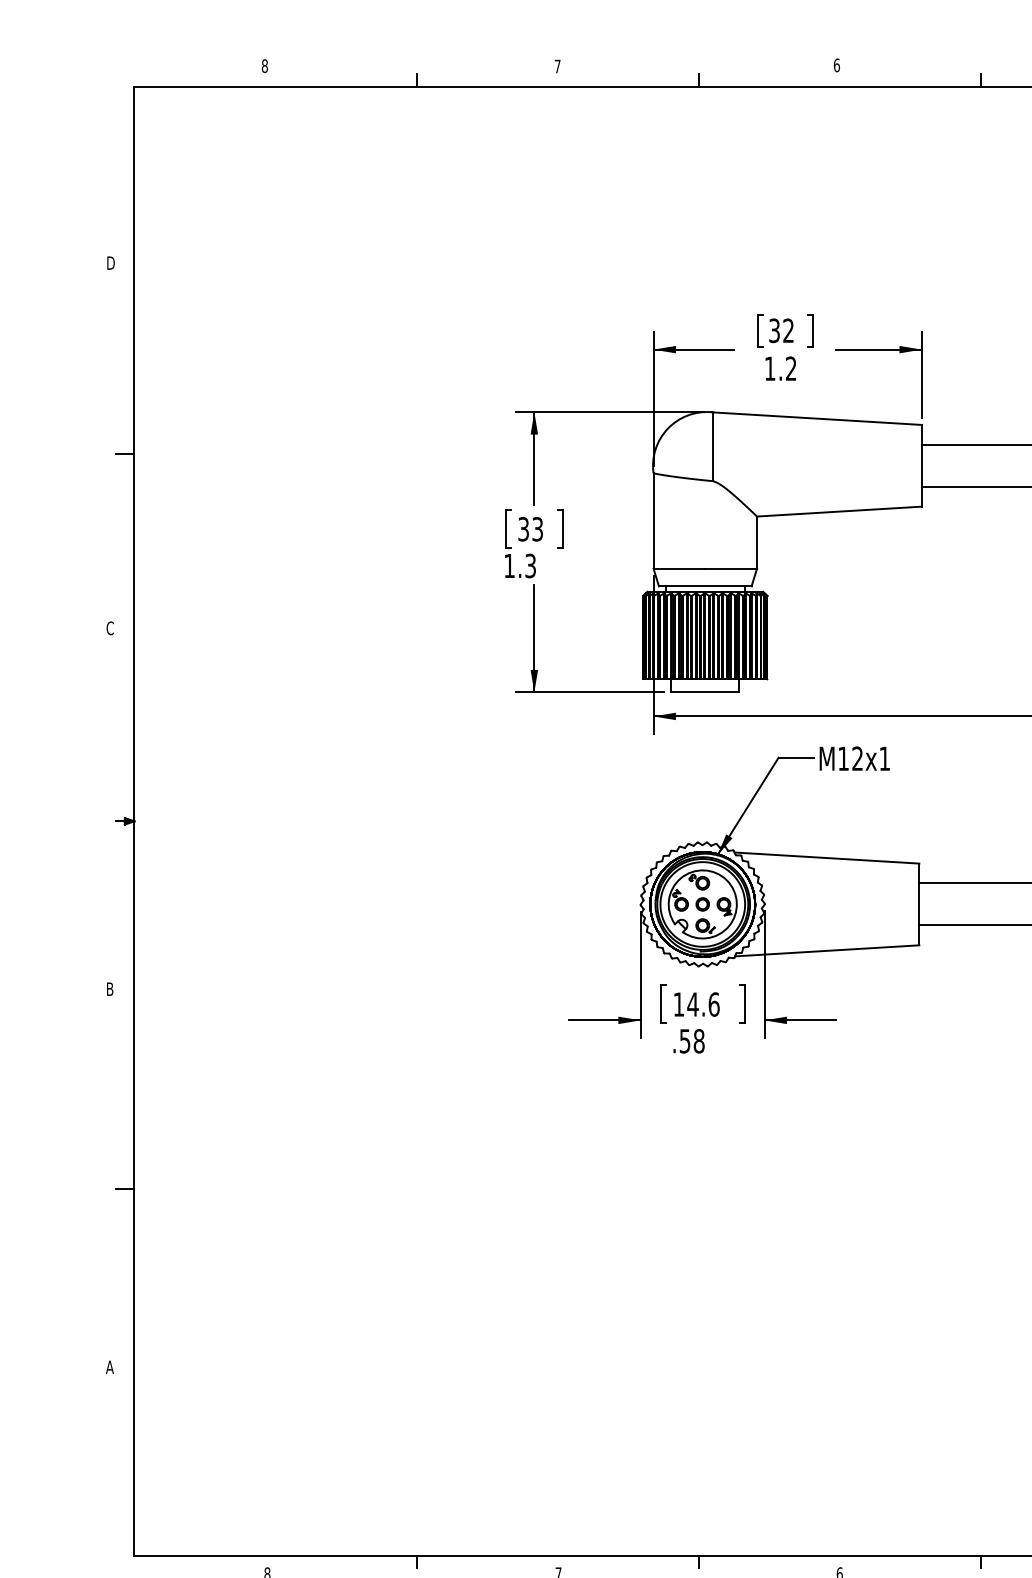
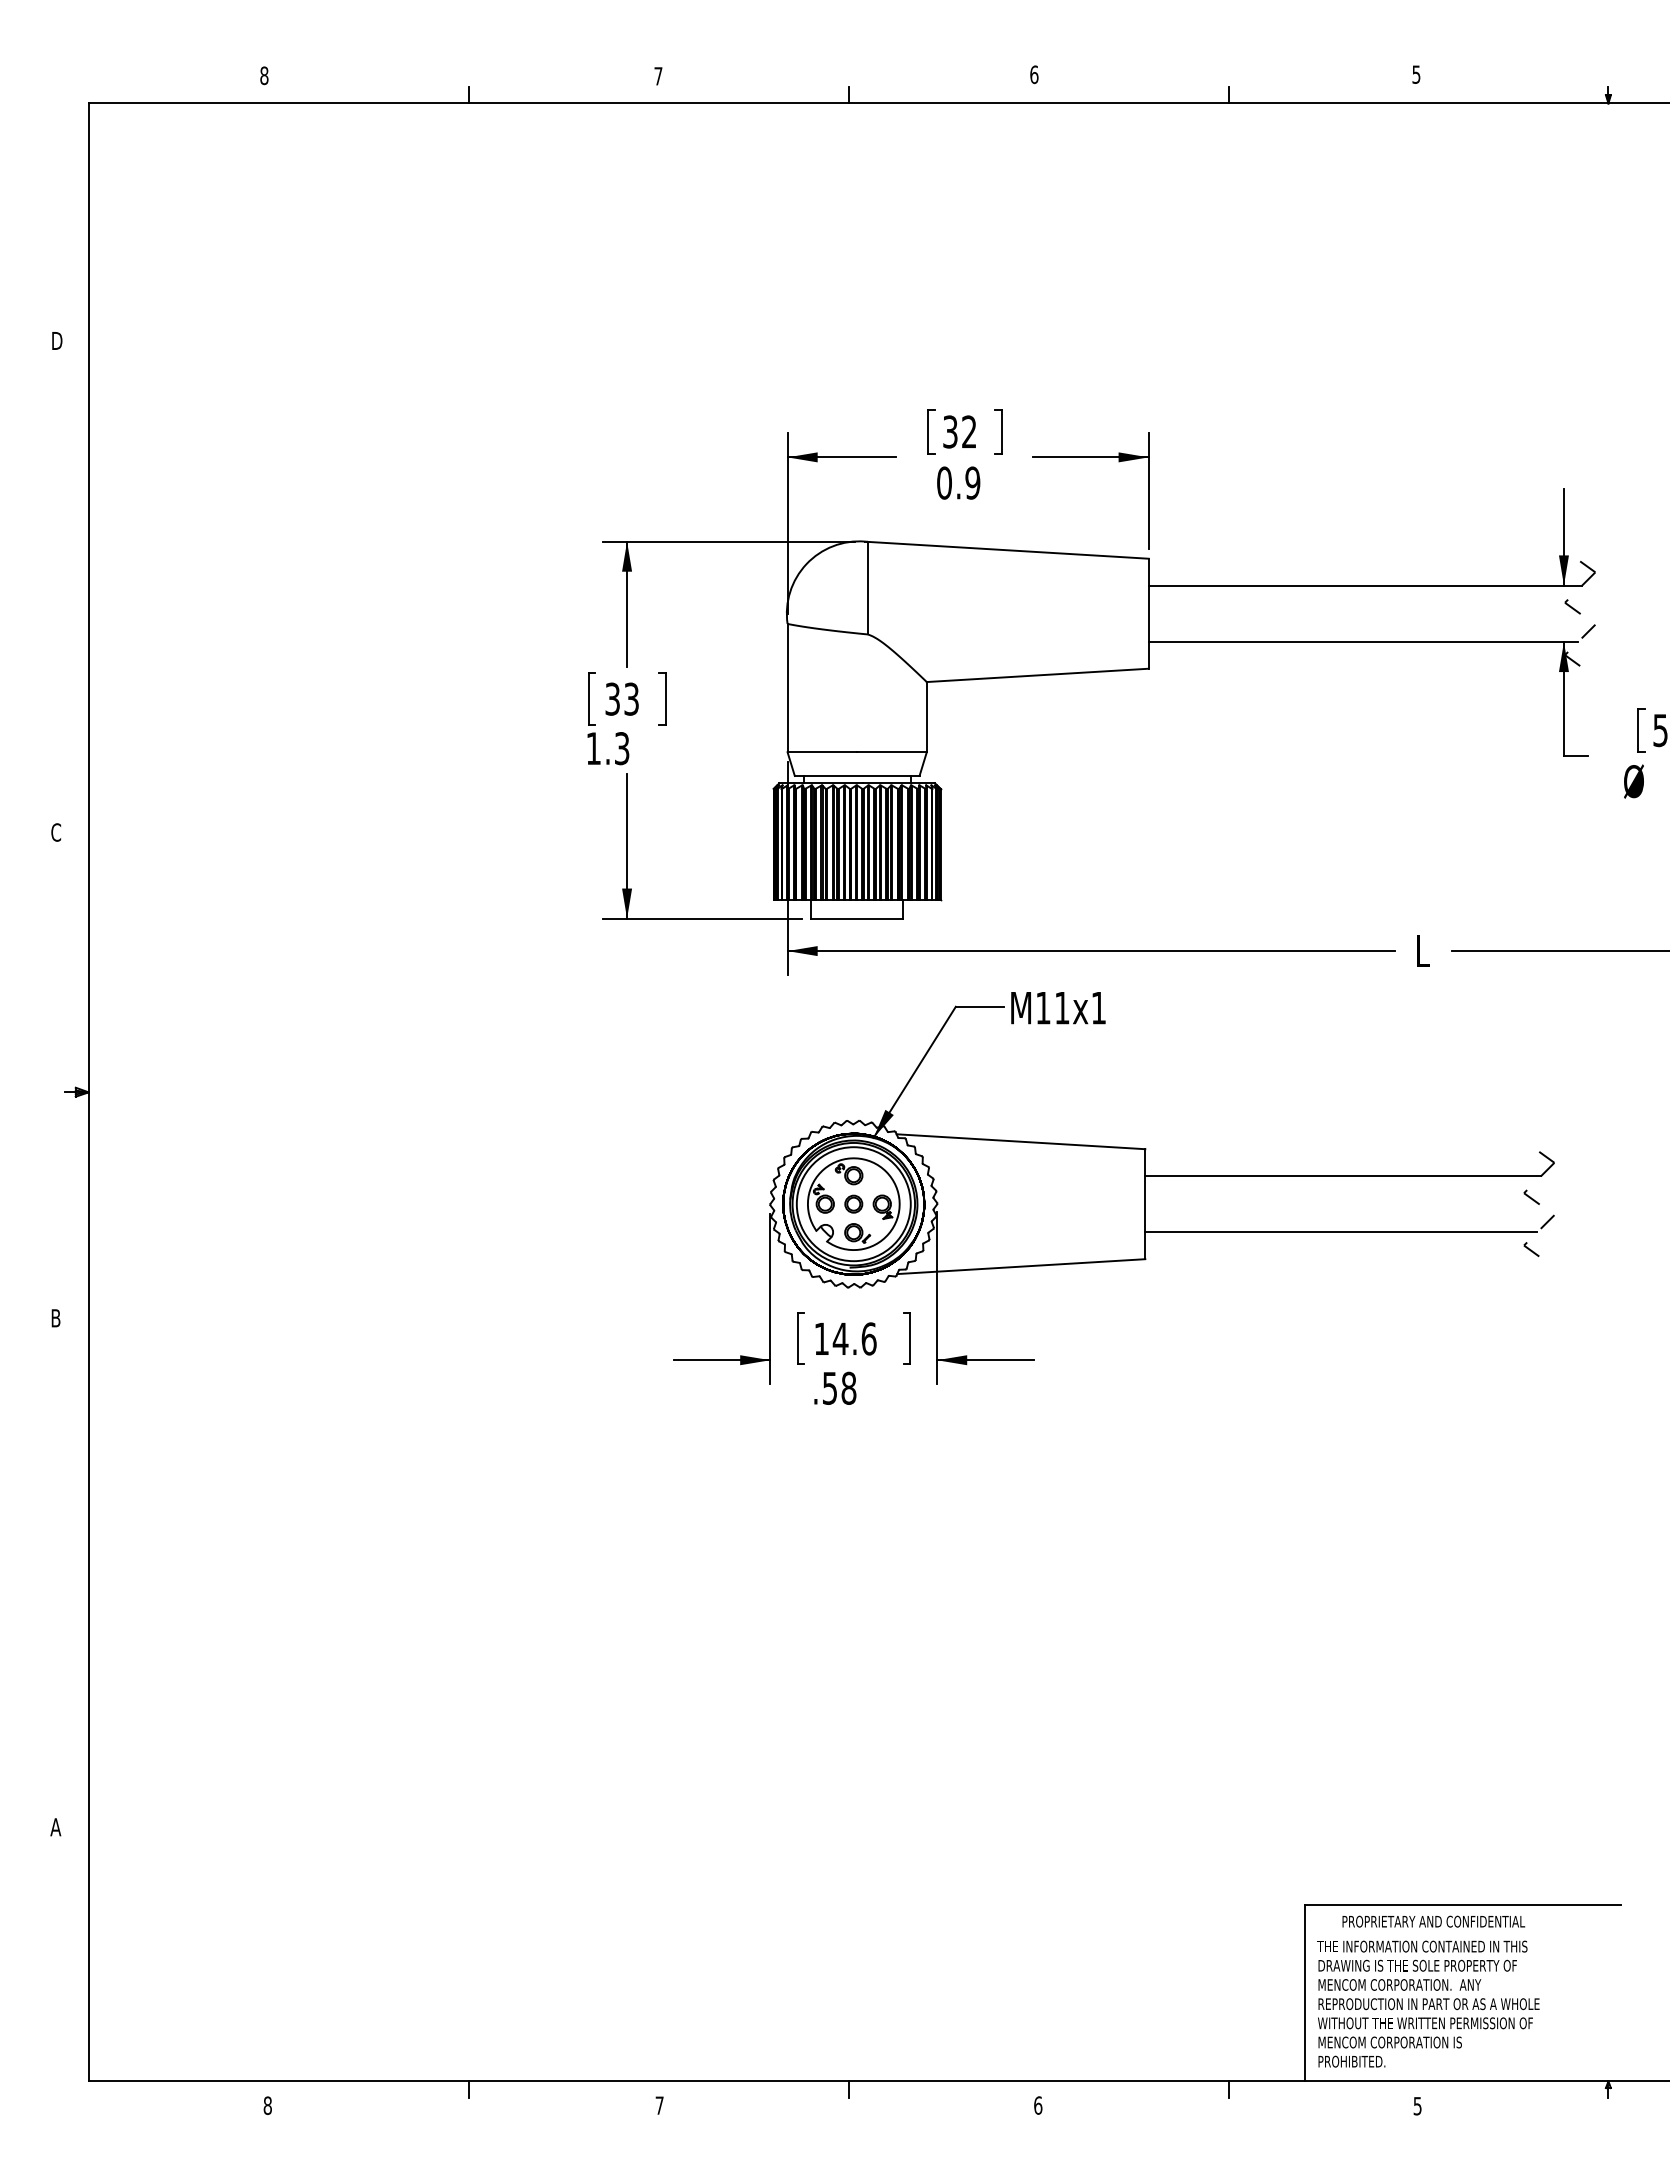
text: (780, 368) -> (958, 482), 1.2 -> 0.9
line: (125, 453) -> (76, 597), removed
text: (857, 758) -> (1062, 1007), M12x1 -> M11x1
line: (125, 1188) -> (76, 1586), removed

